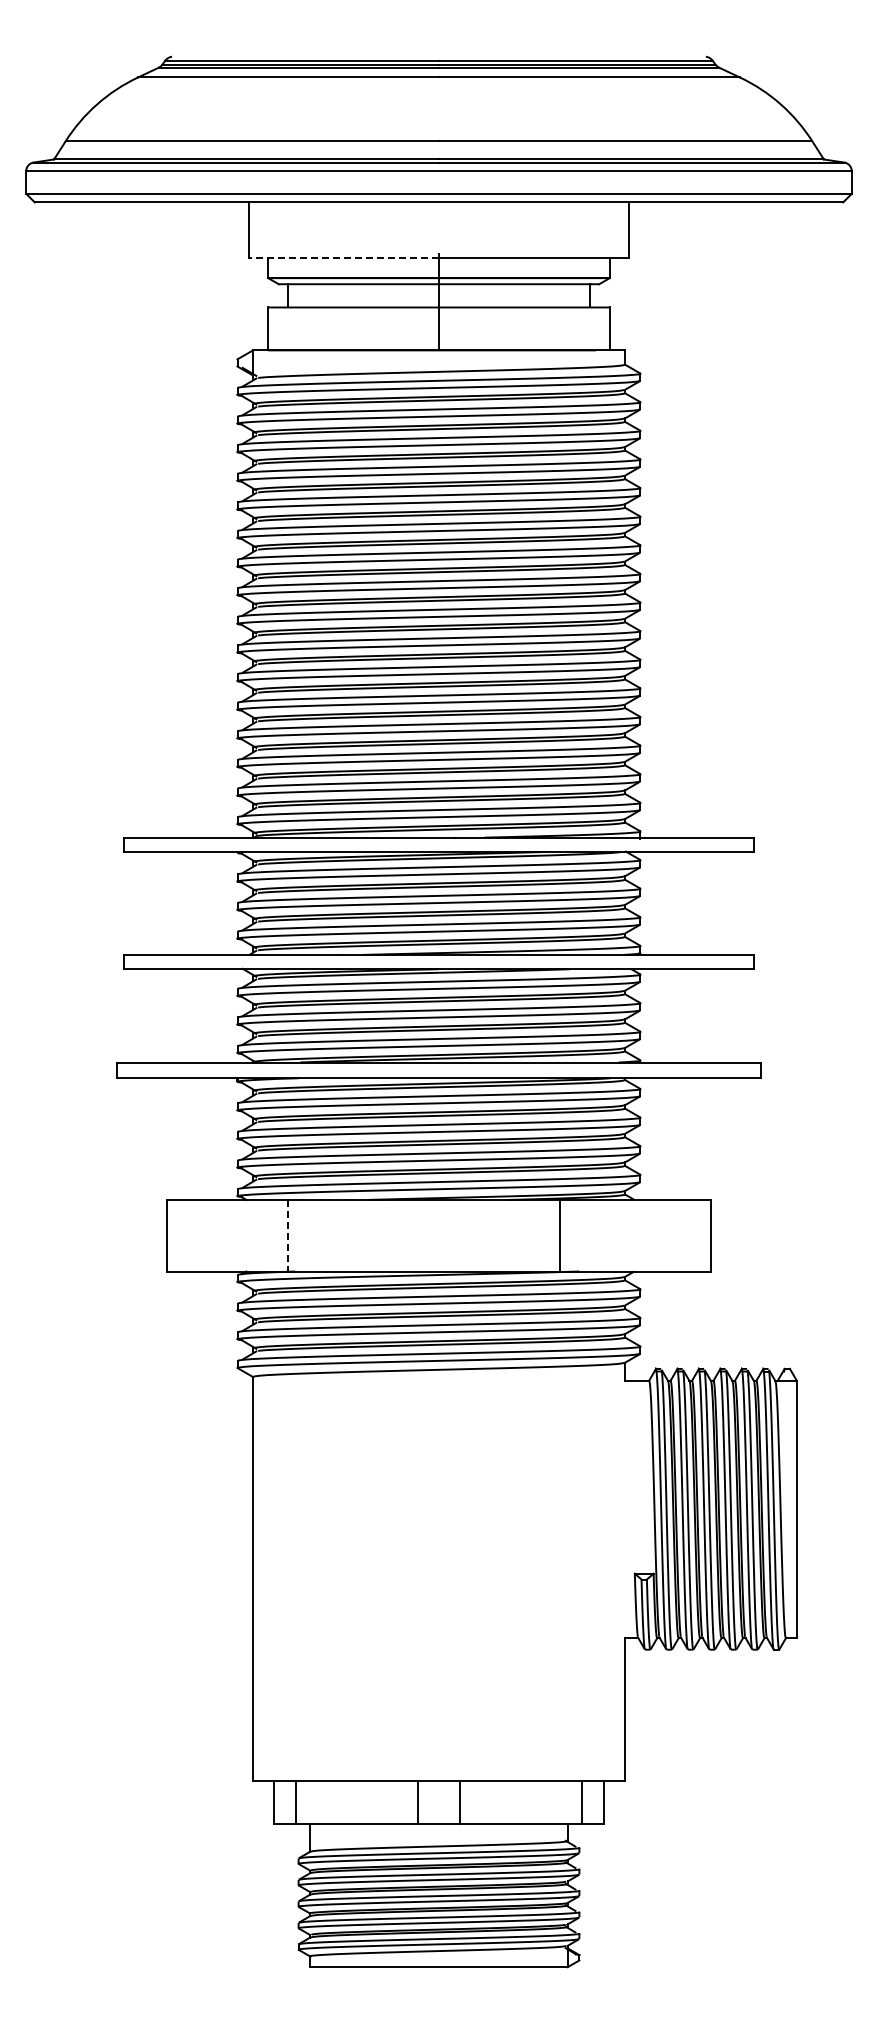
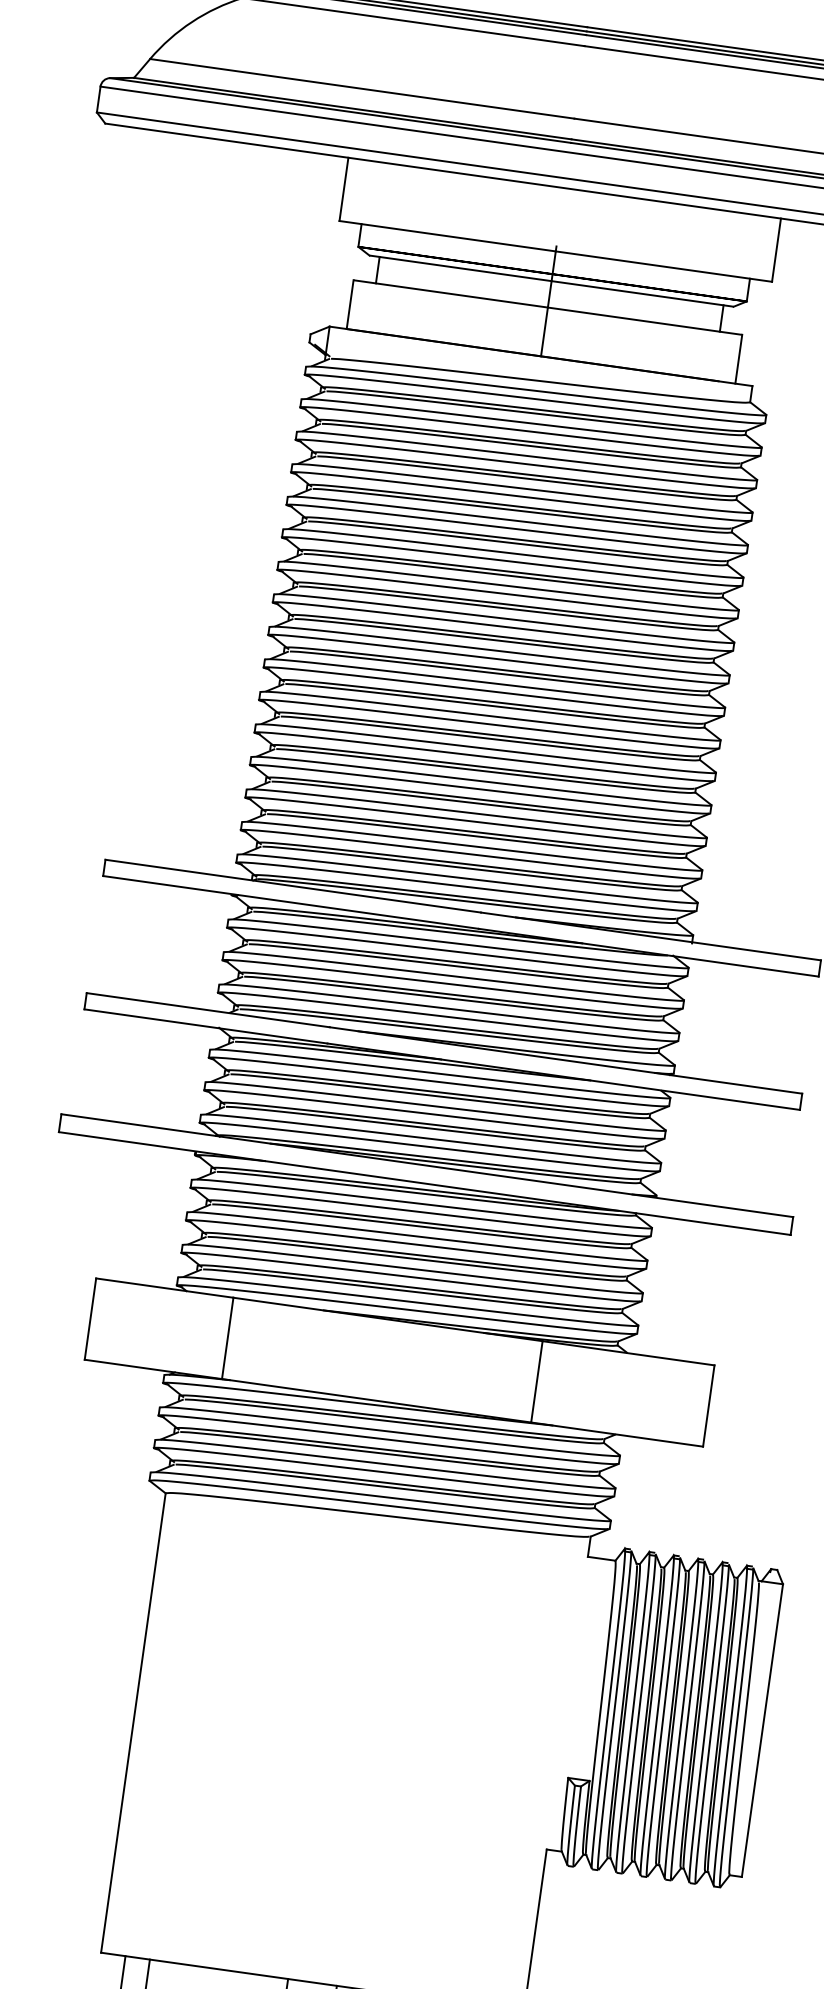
line: (343, 258) -> (447, 236), dashed -> solid
line: (287, 1235) -> (227, 1338), dashed -> solid

